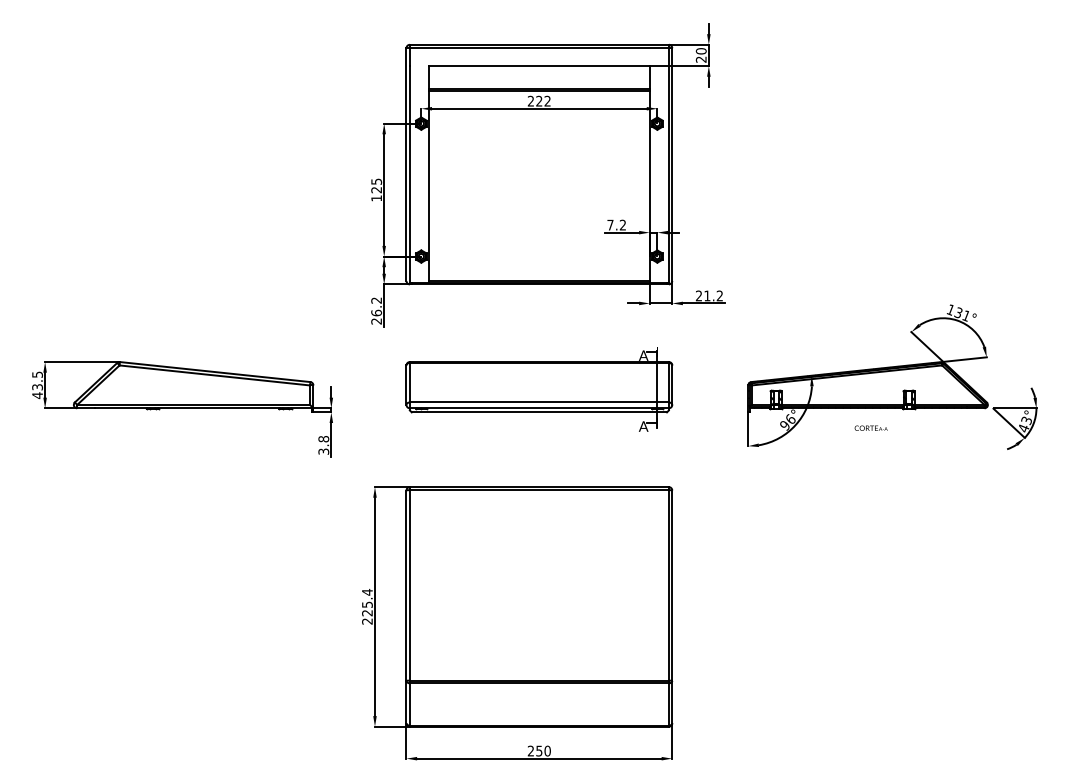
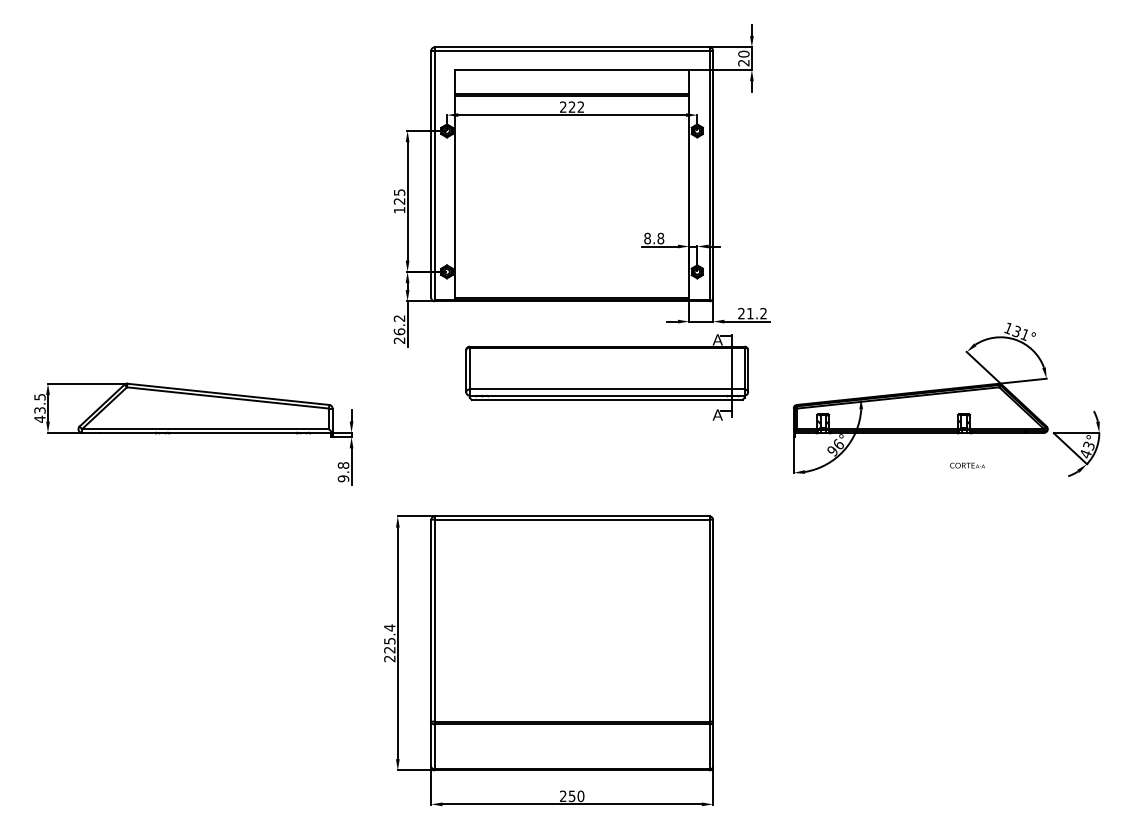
text: (616, 224) -> (653, 237), 7.2 -> 8.8
part: (539, 389) -> (607, 375), moved
text: (870, 427) -> (966, 464), moved
text: (323, 451) -> (343, 478), 3.8 -> 9.8

